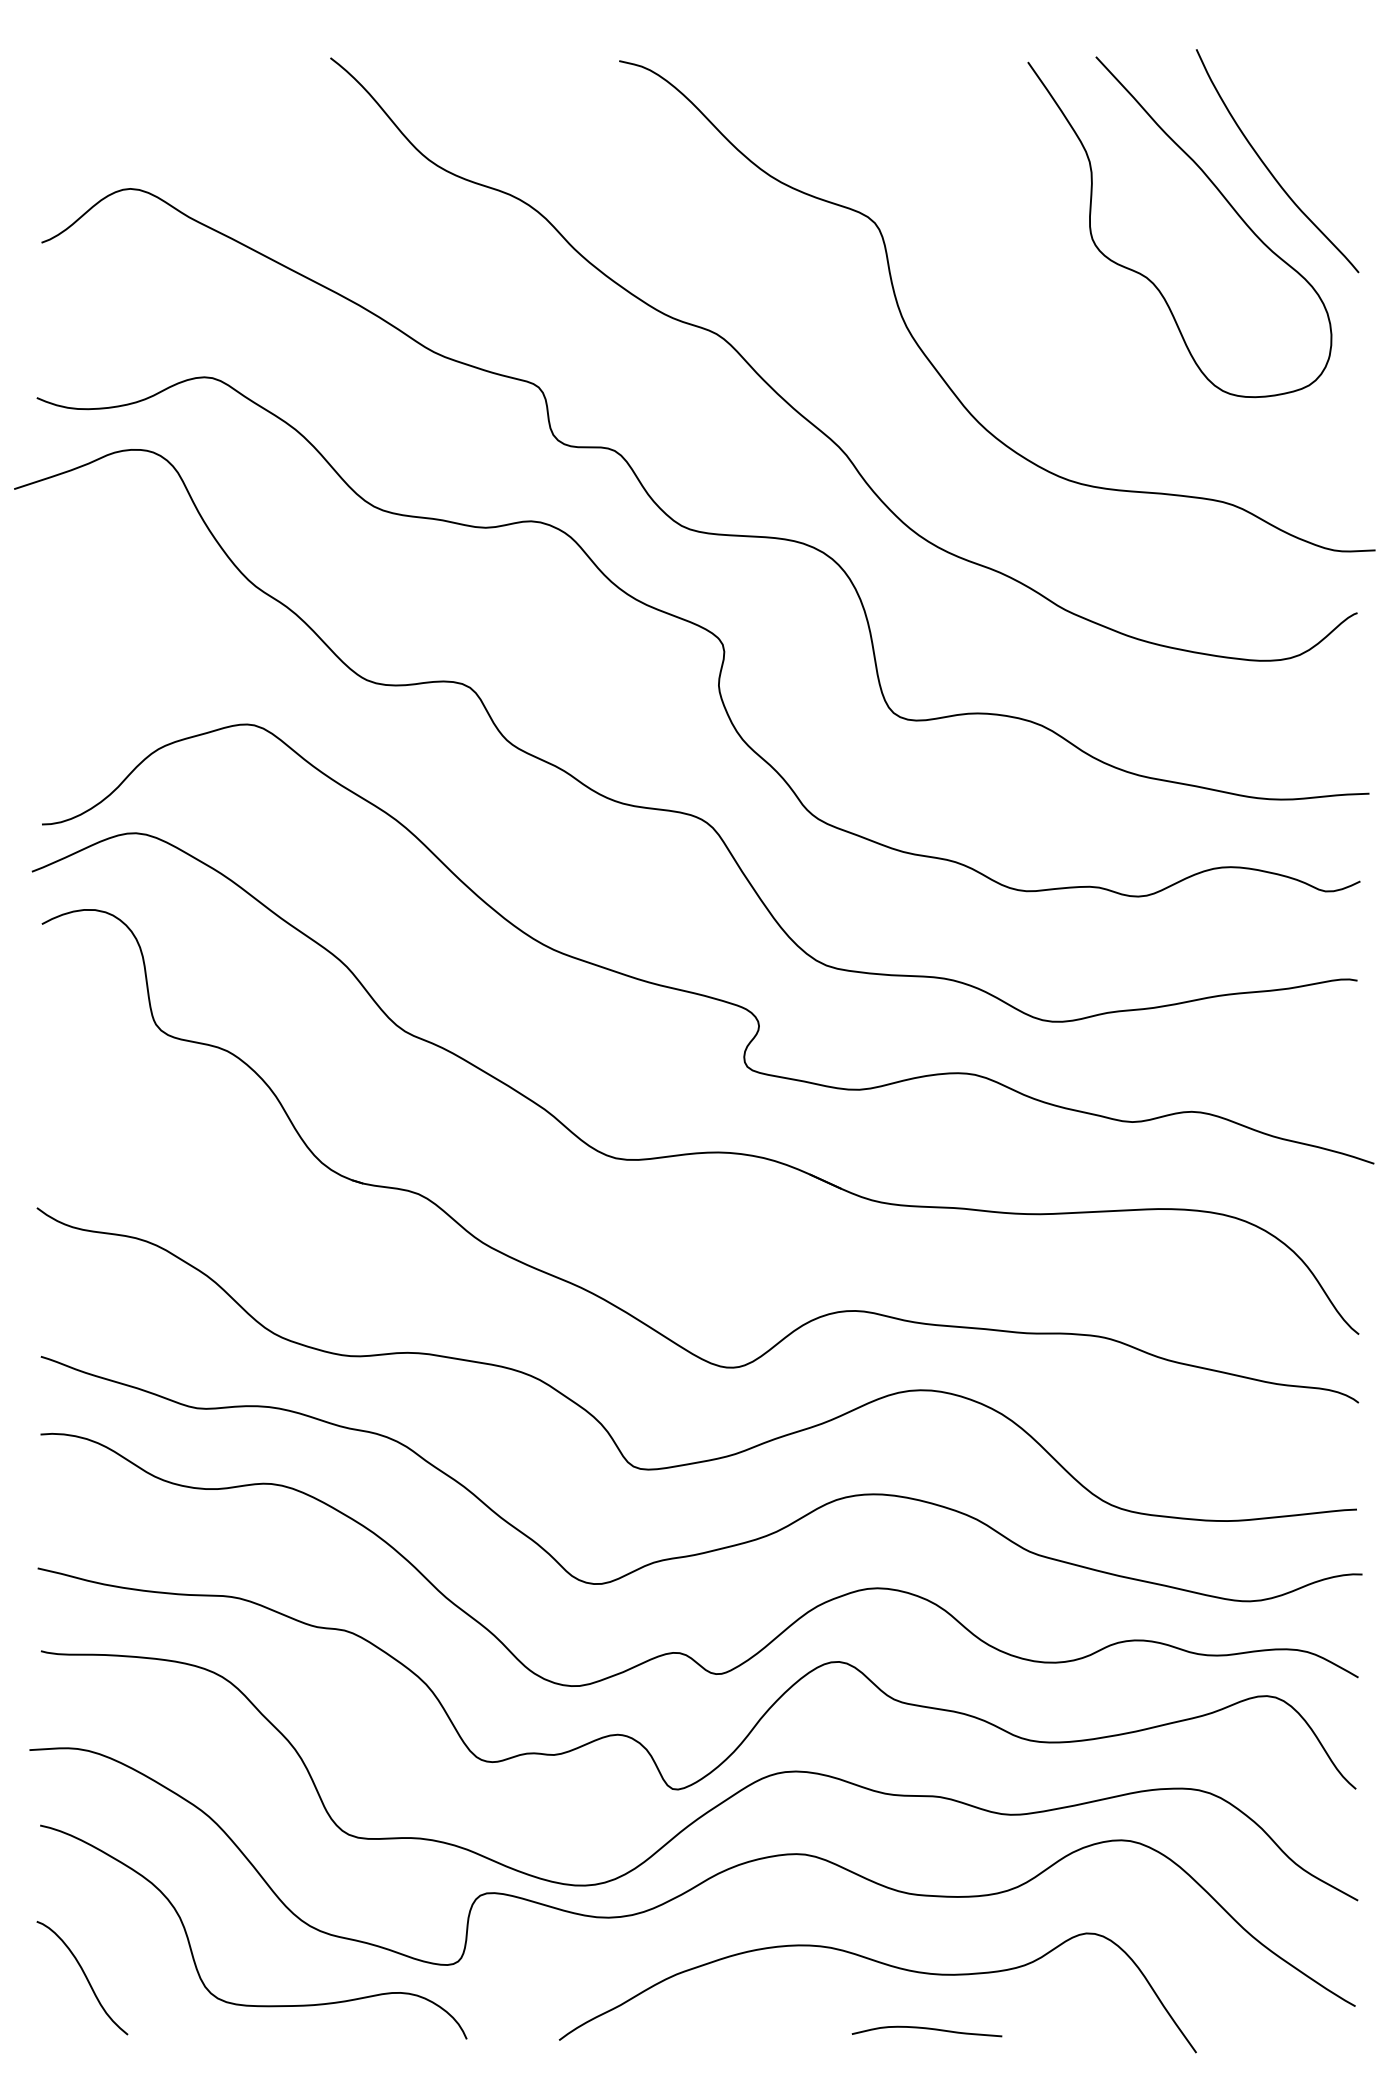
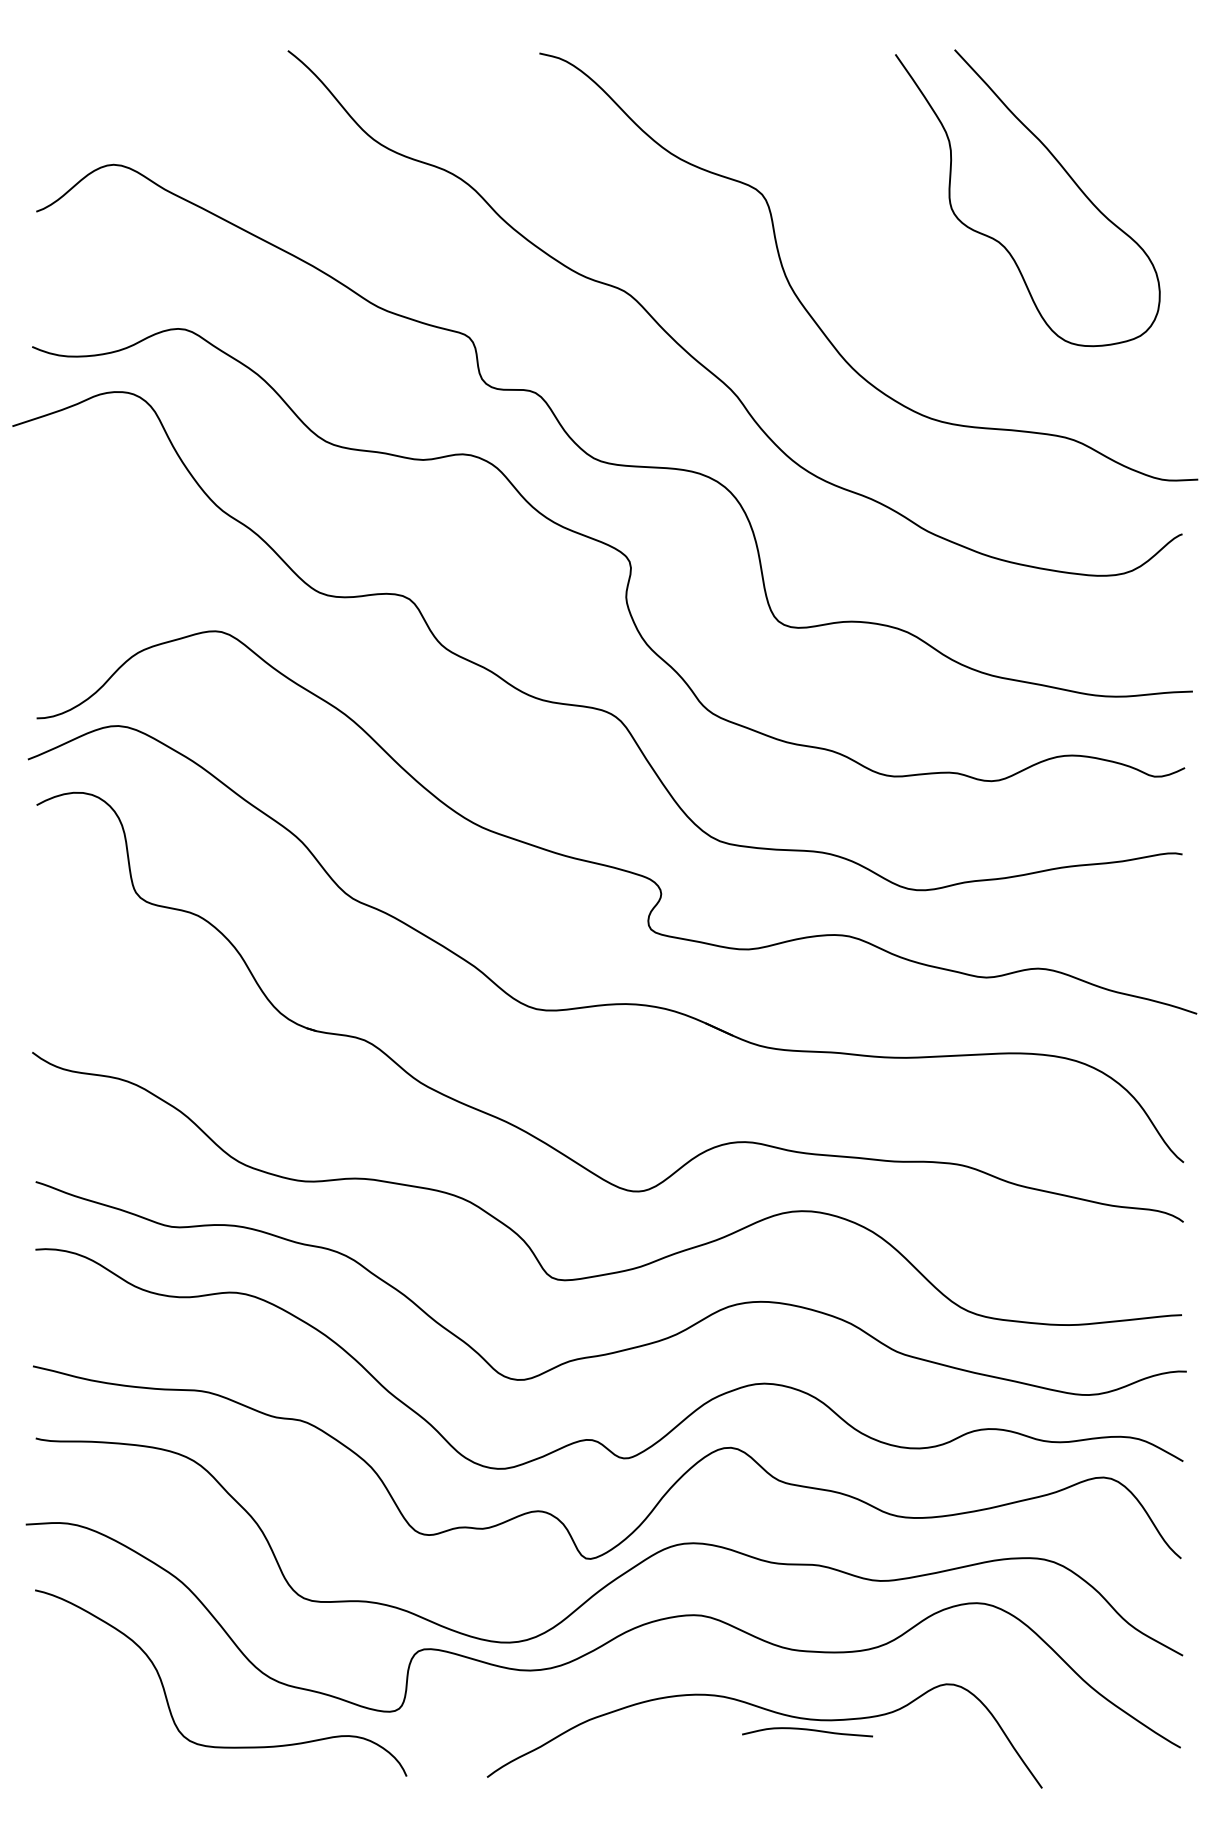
curve: (1267, 166) -> (1104, 145), removed
curve: (84, 1976) -> (73, 1721), removed
curve: (926, 2029) -> (807, 1730), moved

